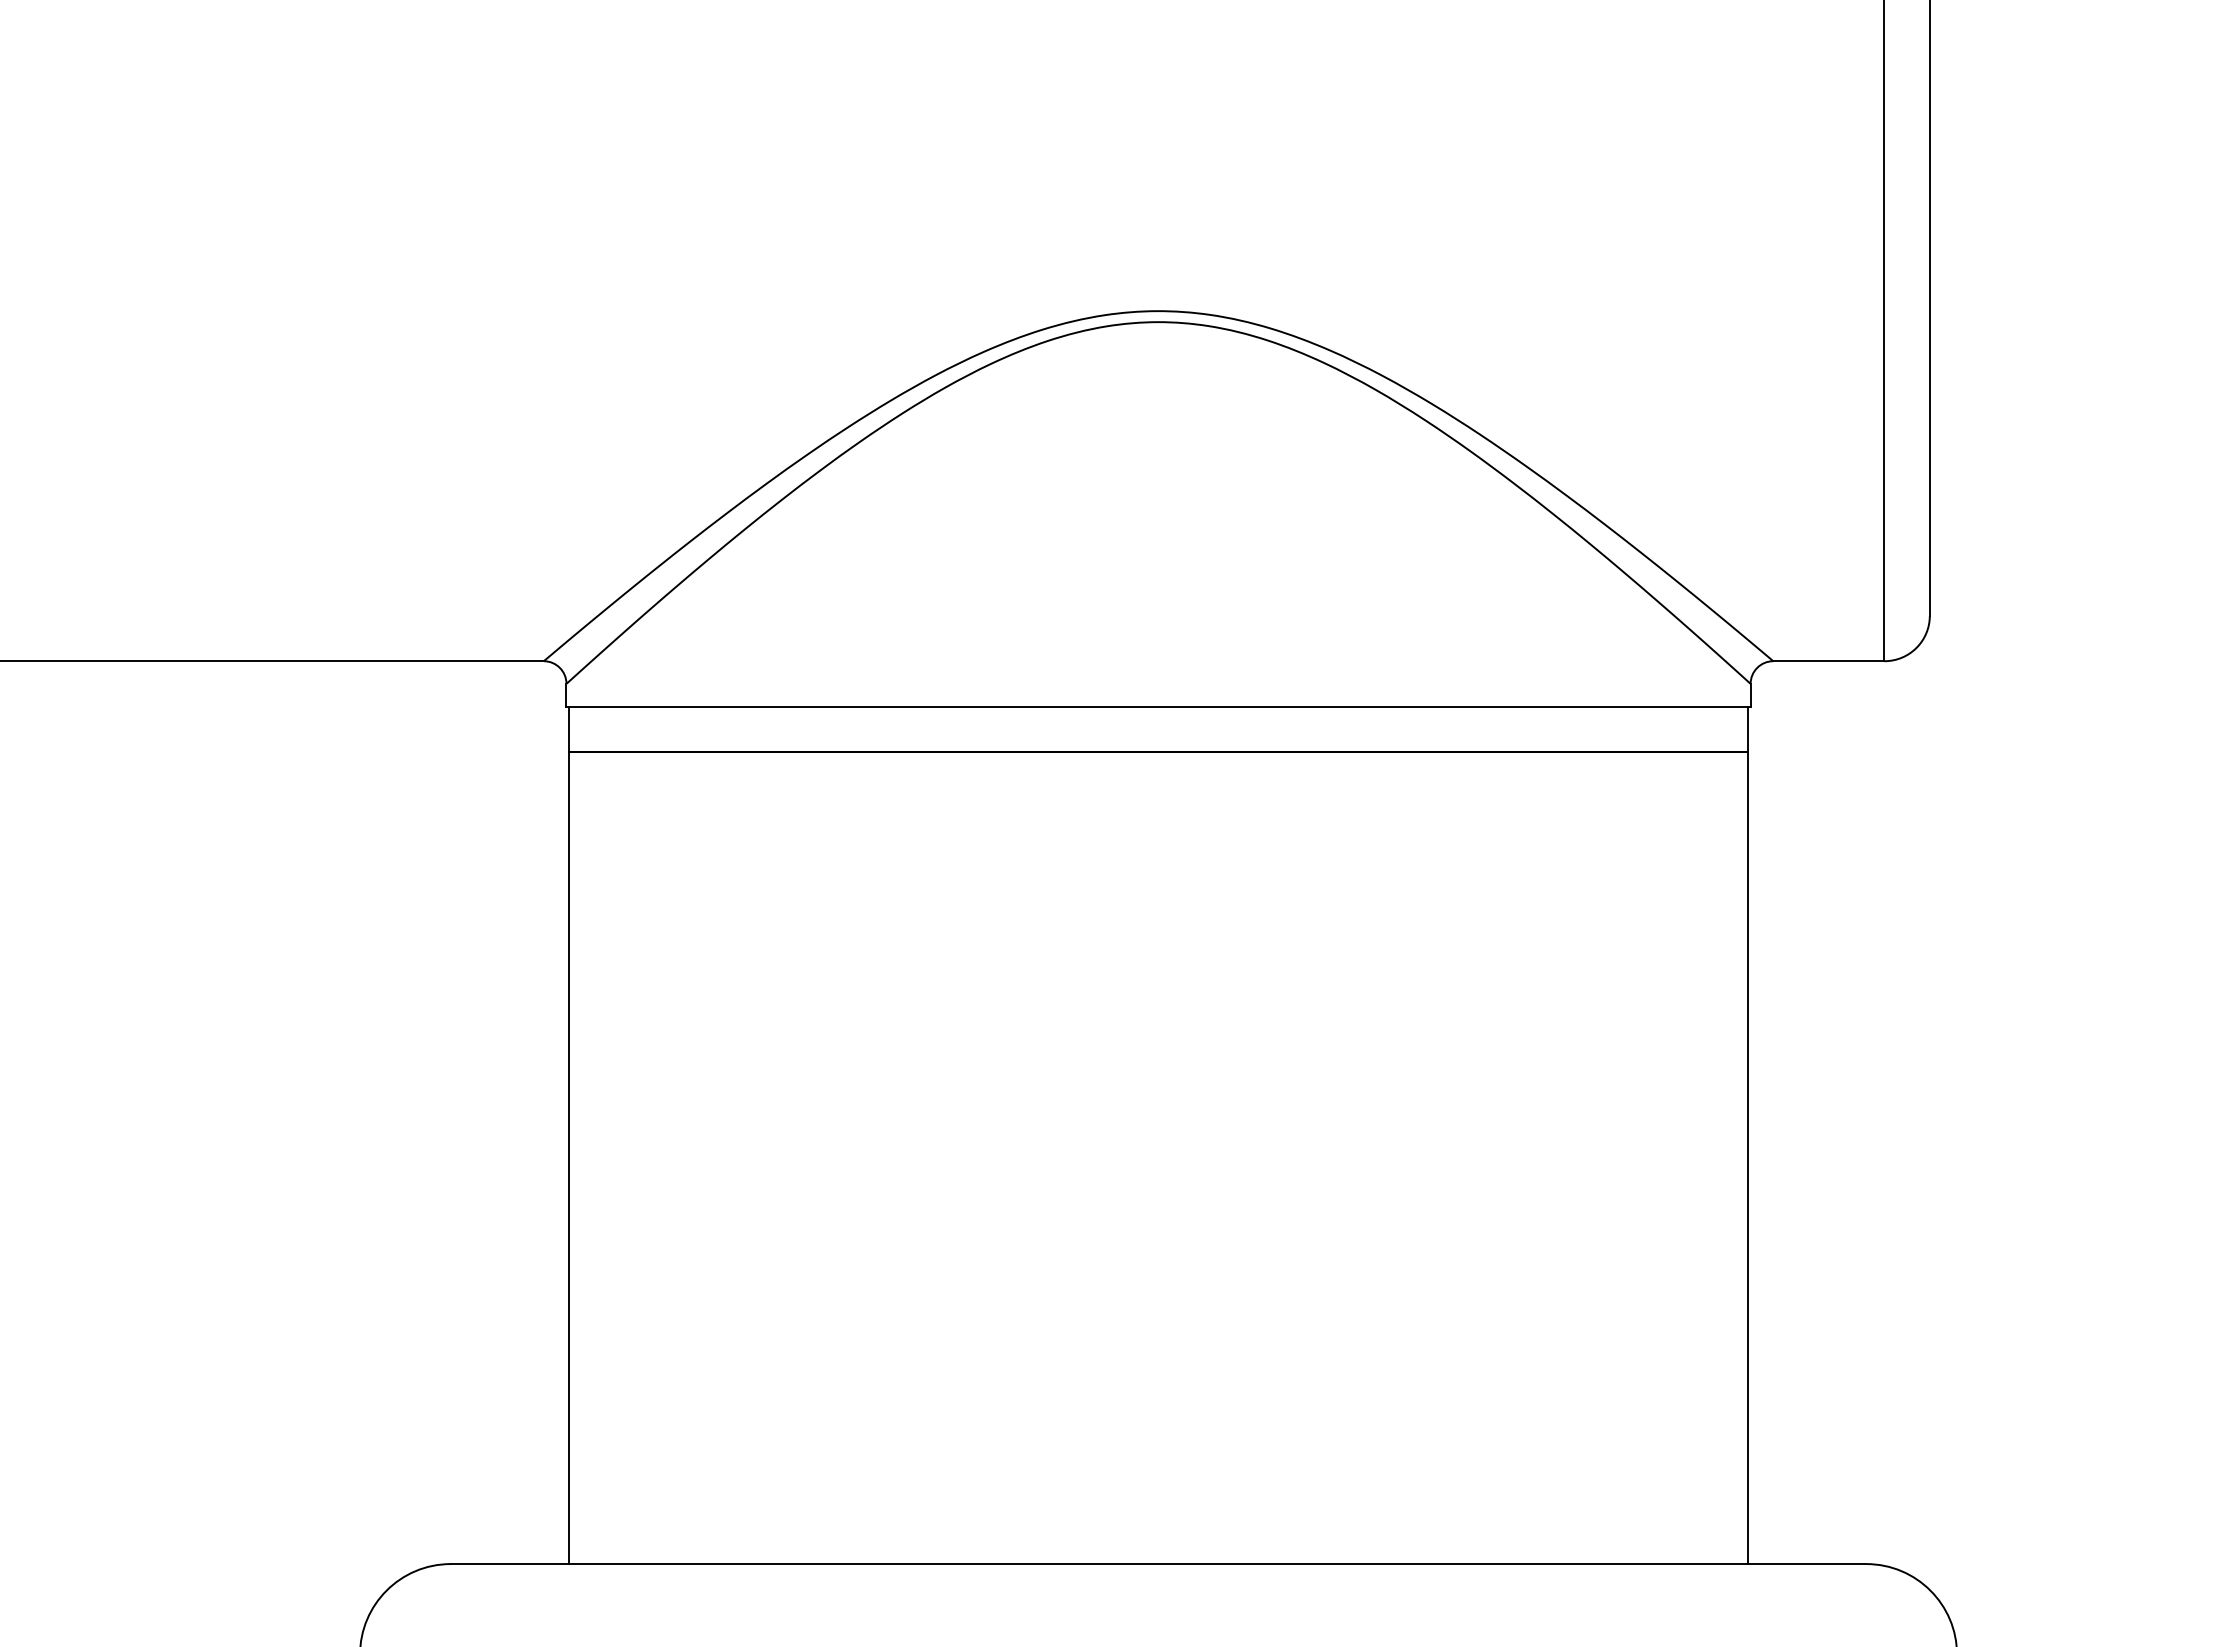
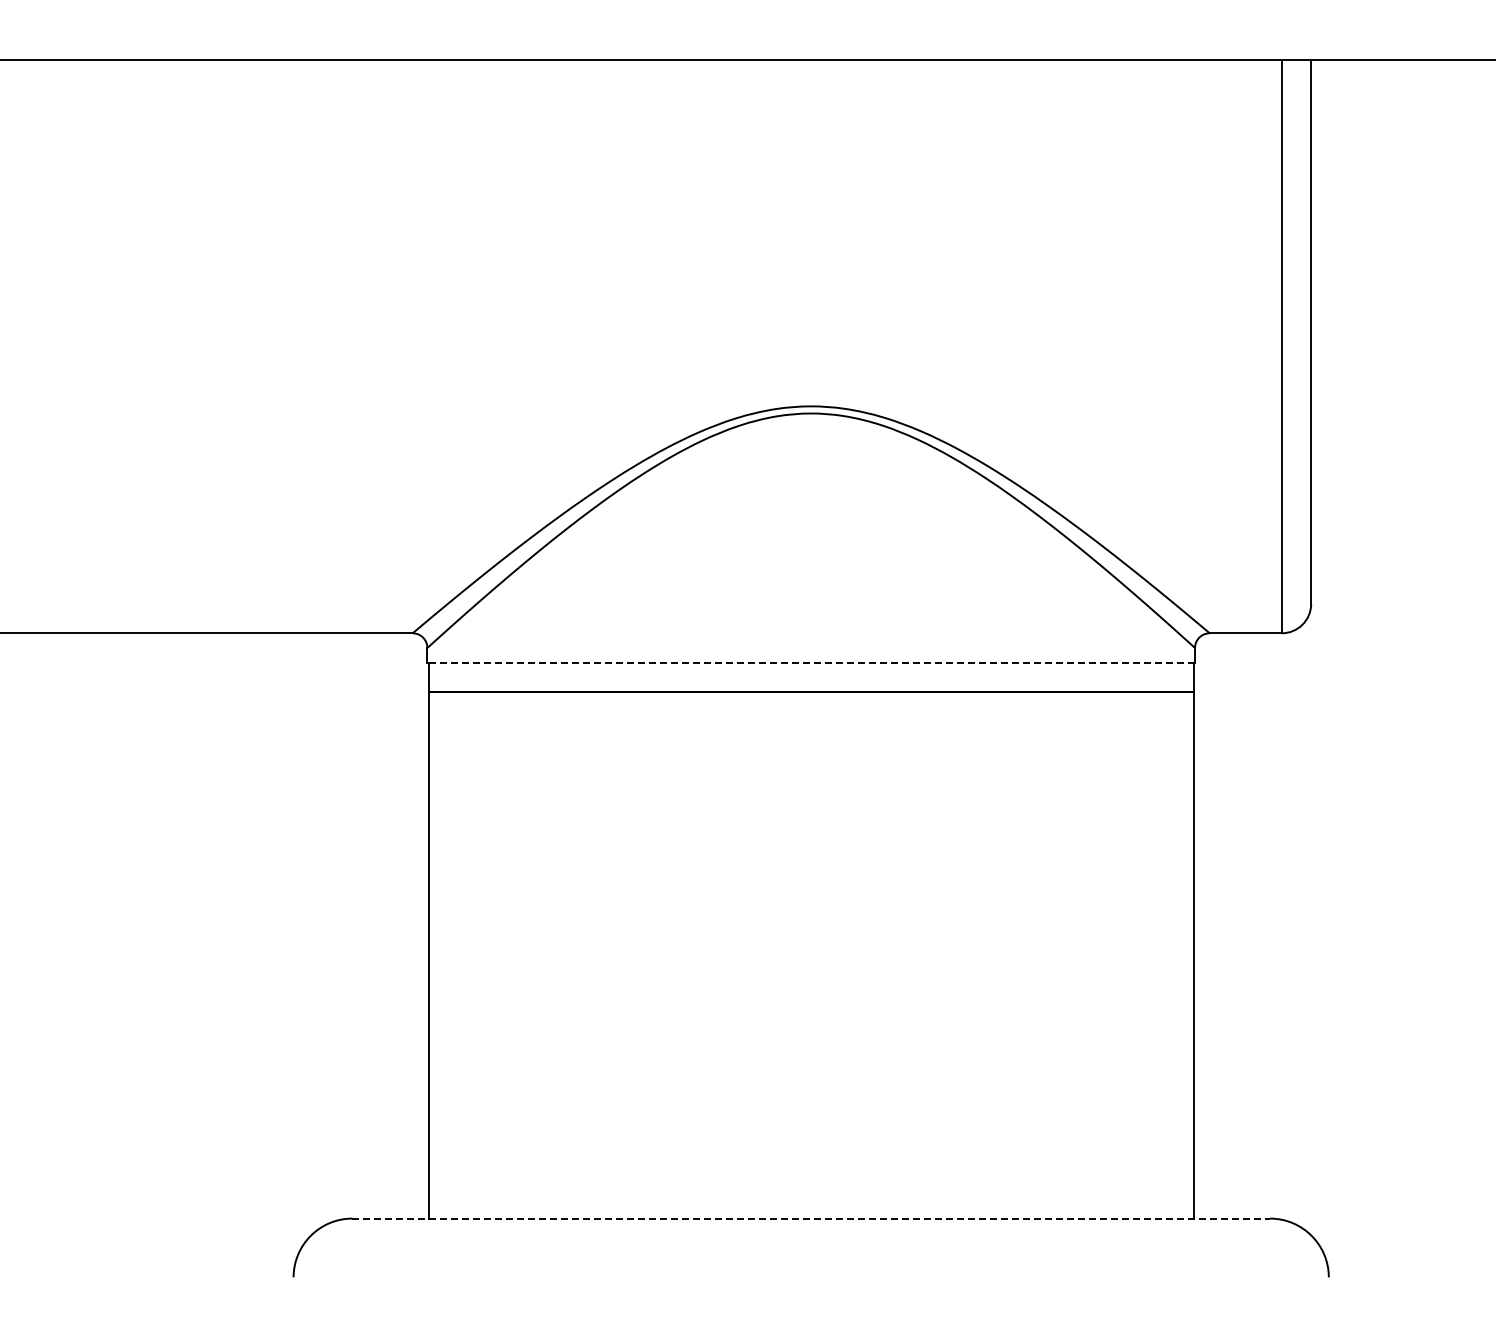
line: (1158, 706) -> (811, 662), solid -> dashed
line: (1158, 1563) -> (811, 1218), solid -> dashed

